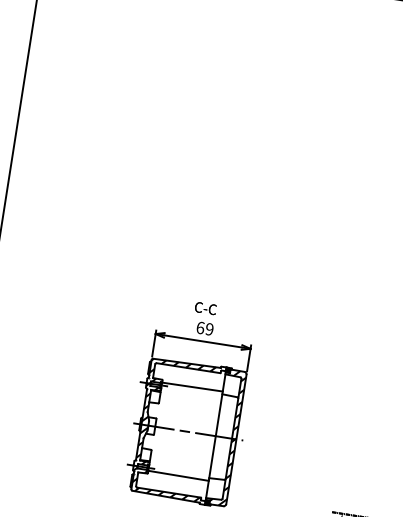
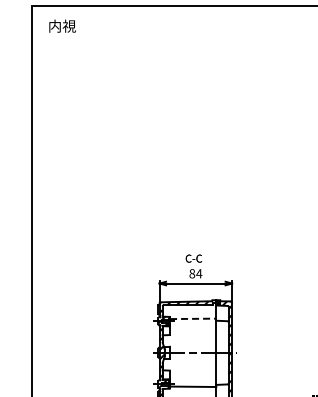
text: (204, 328) -> (195, 273), 69 -> 84
line: (192, 386) -> (193, 318), solid -> dashed

